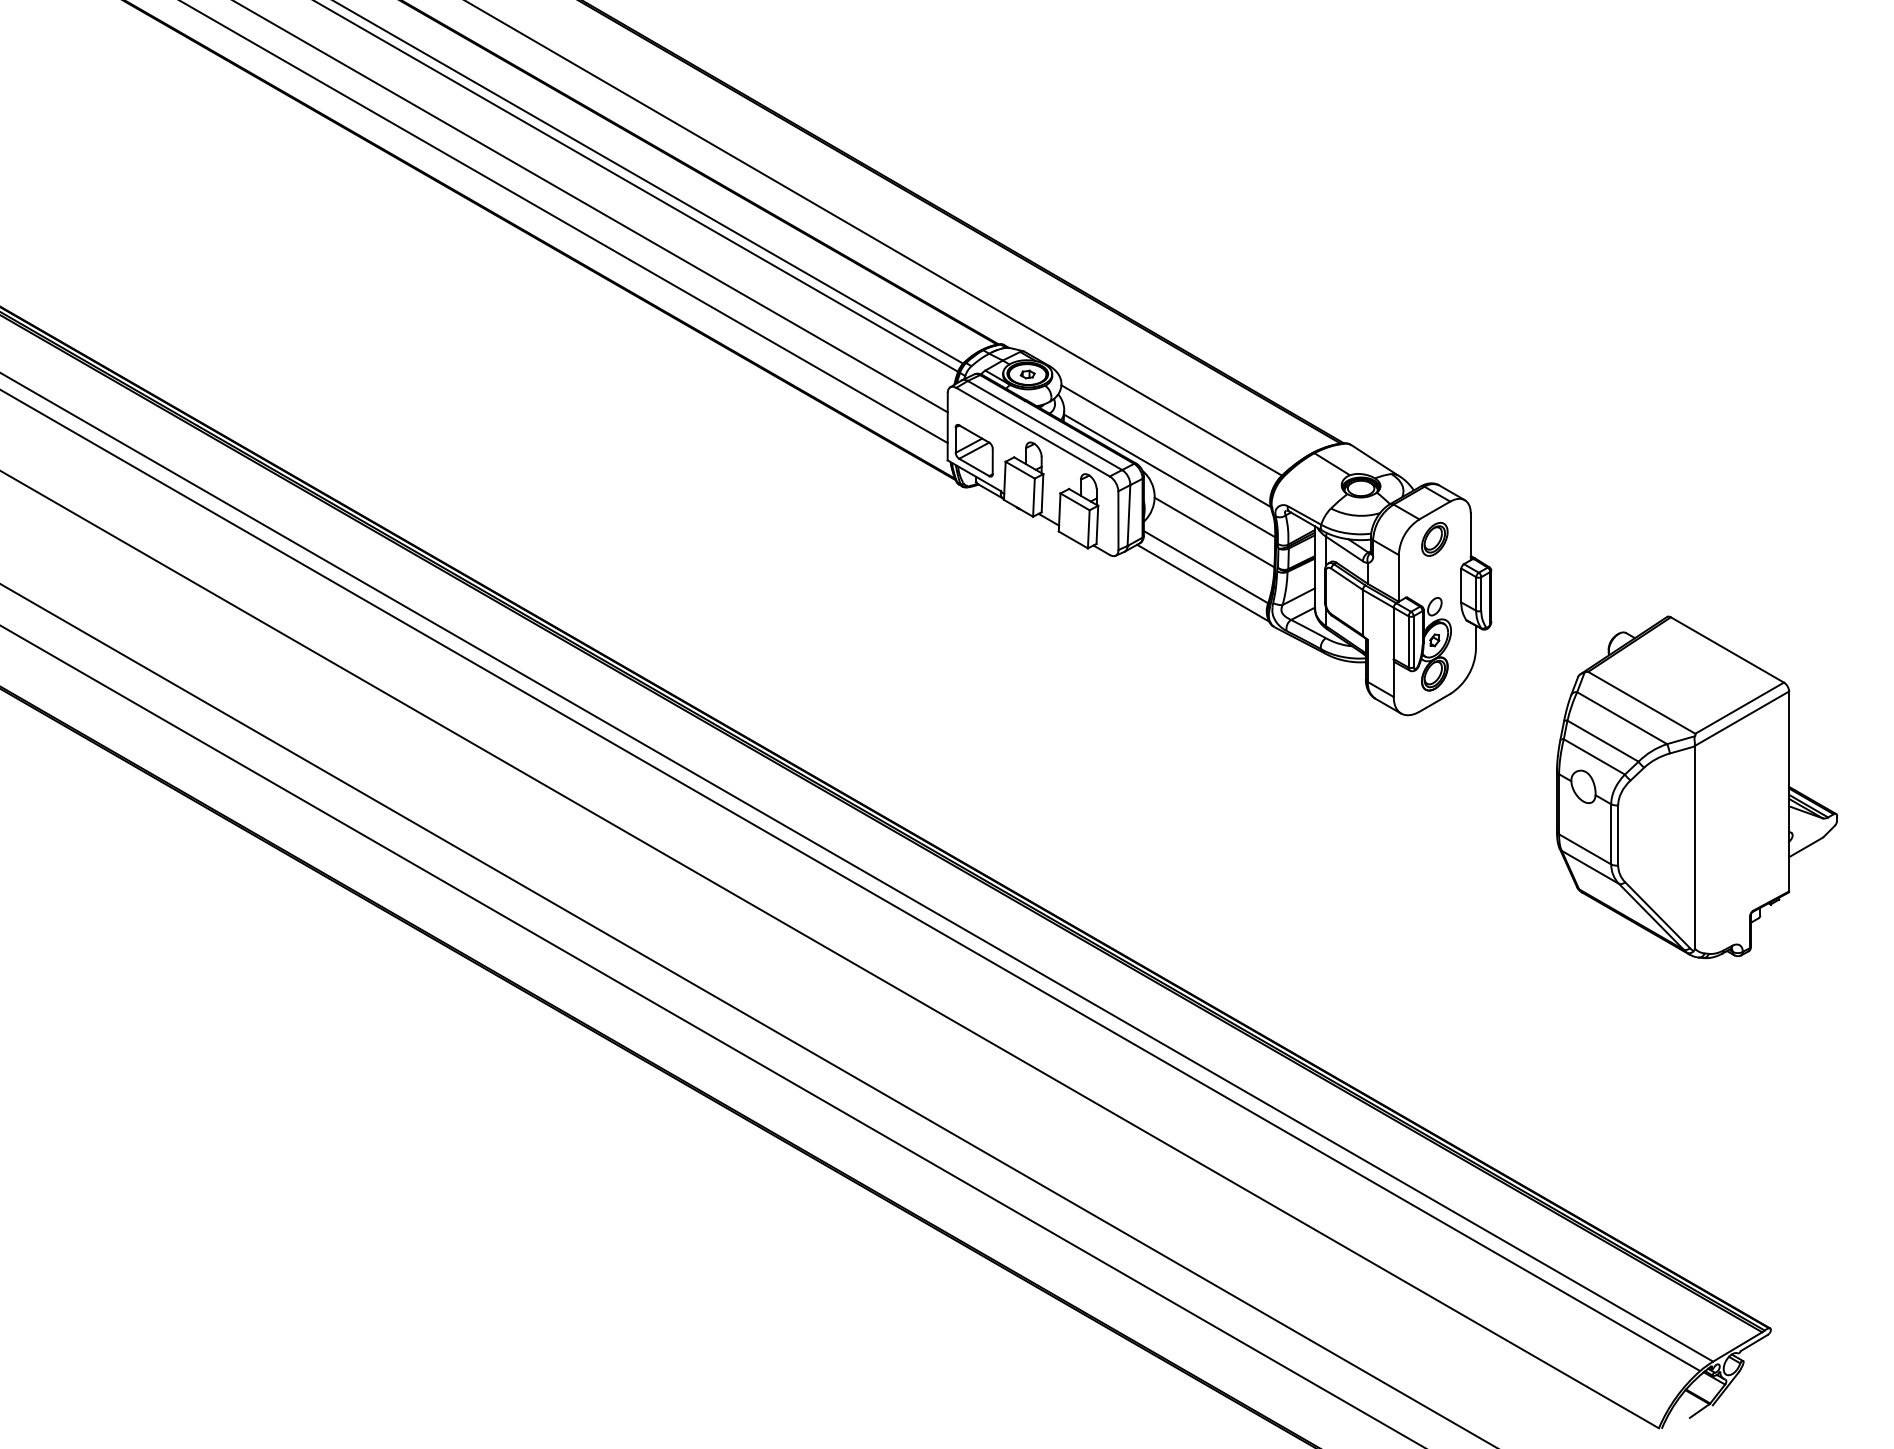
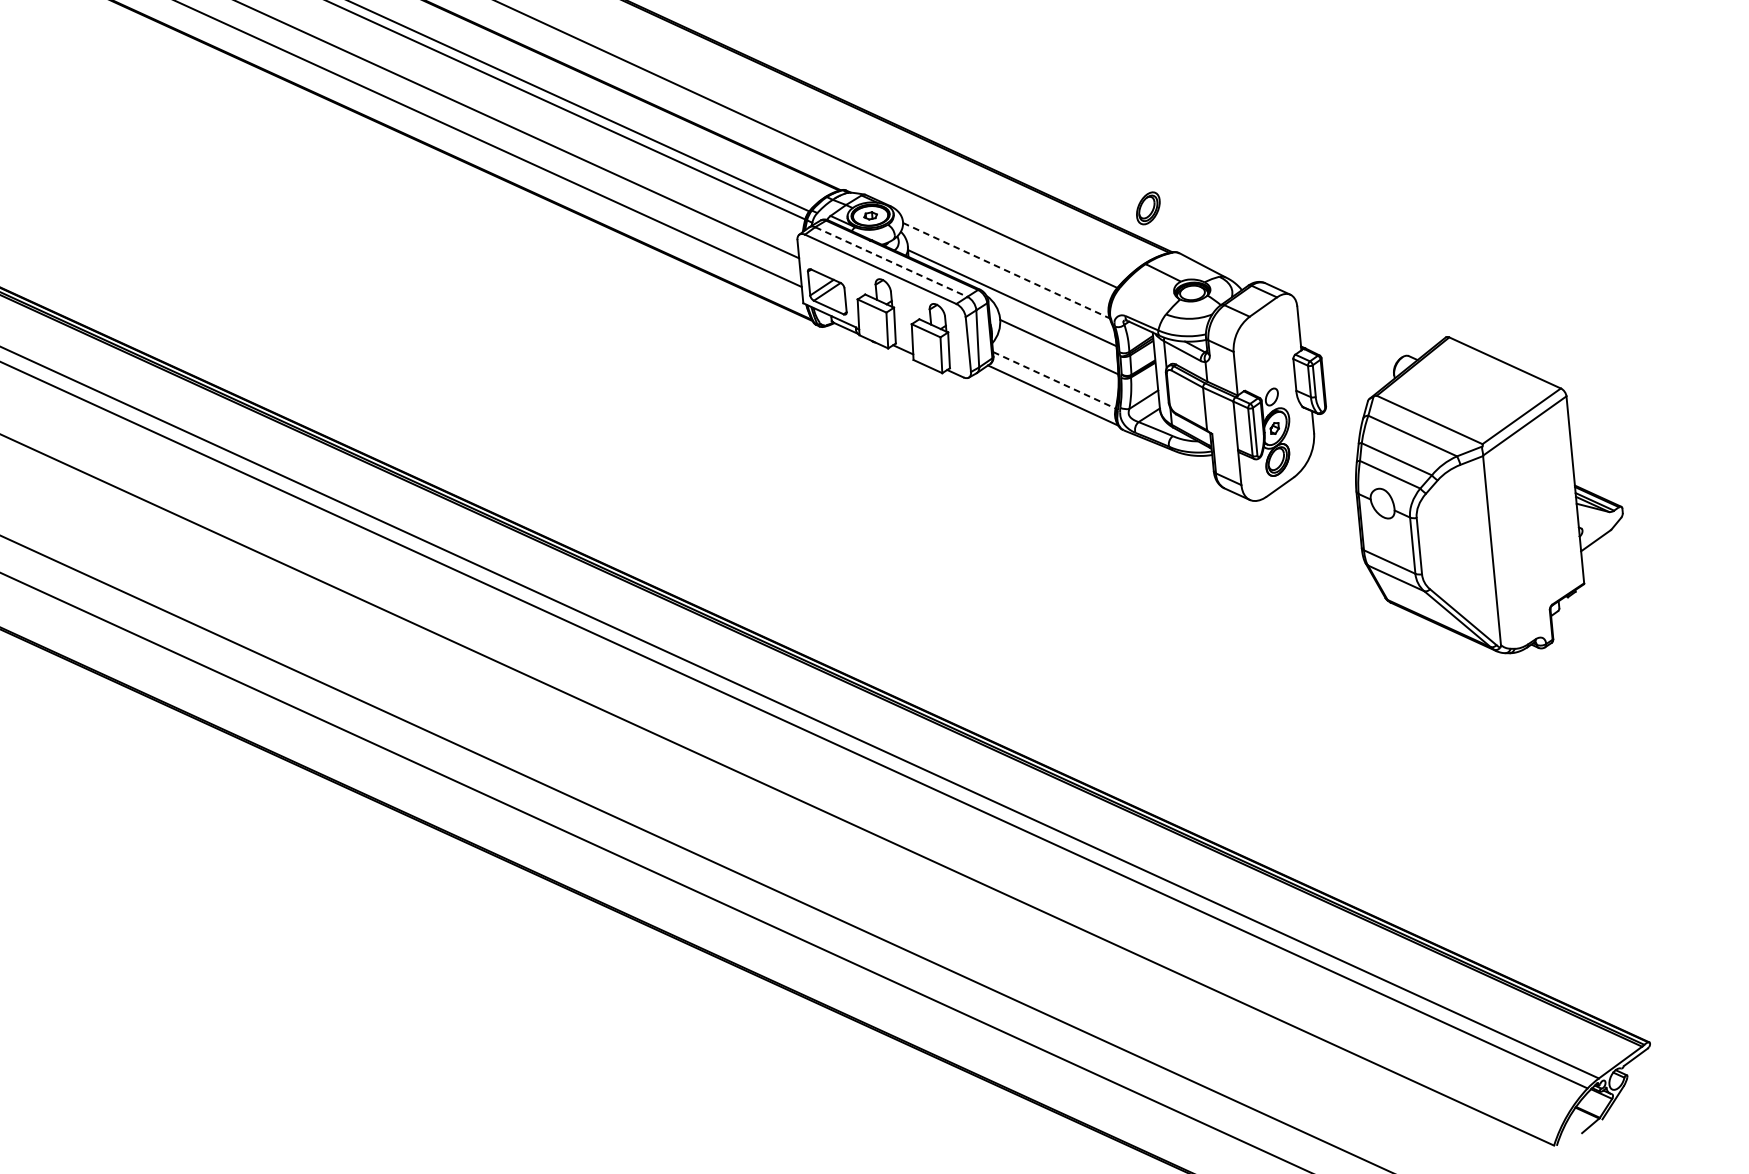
line: (1045, 425) -> (891, 261), solid -> dashed
line: (1166, 446) -> (1006, 270), solid -> dashed
part: (1434, 538) -> (1147, 207), moved
line: (1206, 567) -> (1054, 380), solid -> dashed
part: (1696, 787) -> (1488, 494), moved

